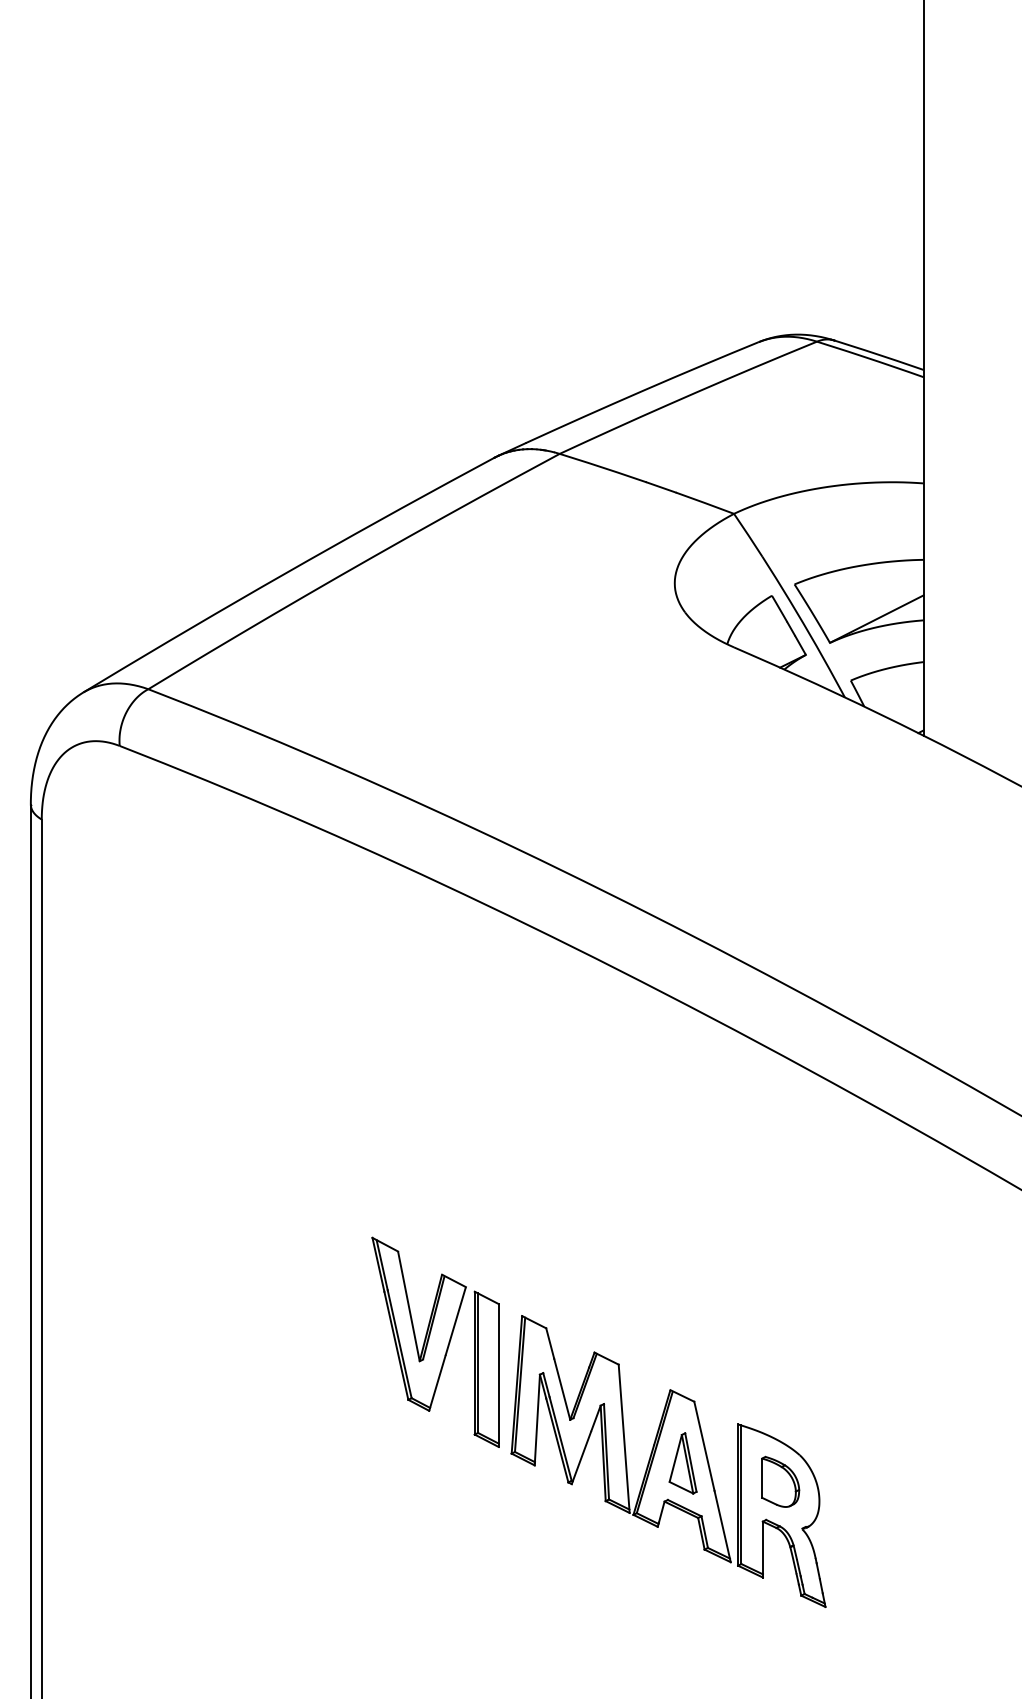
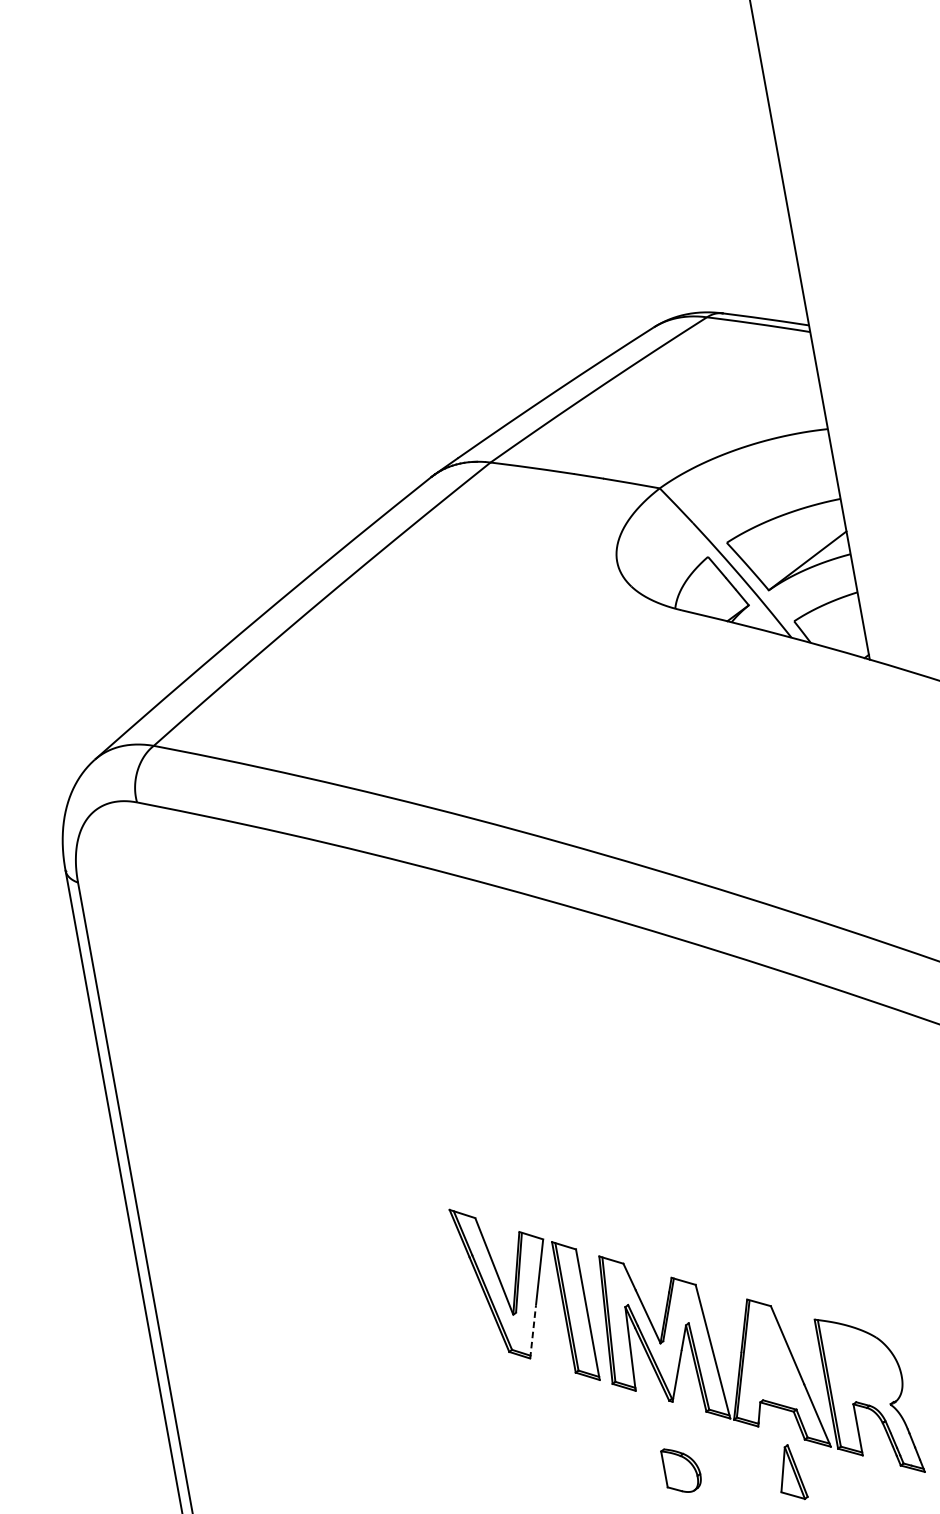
line: (437, 1383) -> (533, 1332), solid -> dashed
part: (682, 1463) -> (790, 1473), moved
part: (780, 1481) -> (681, 1469), moved

